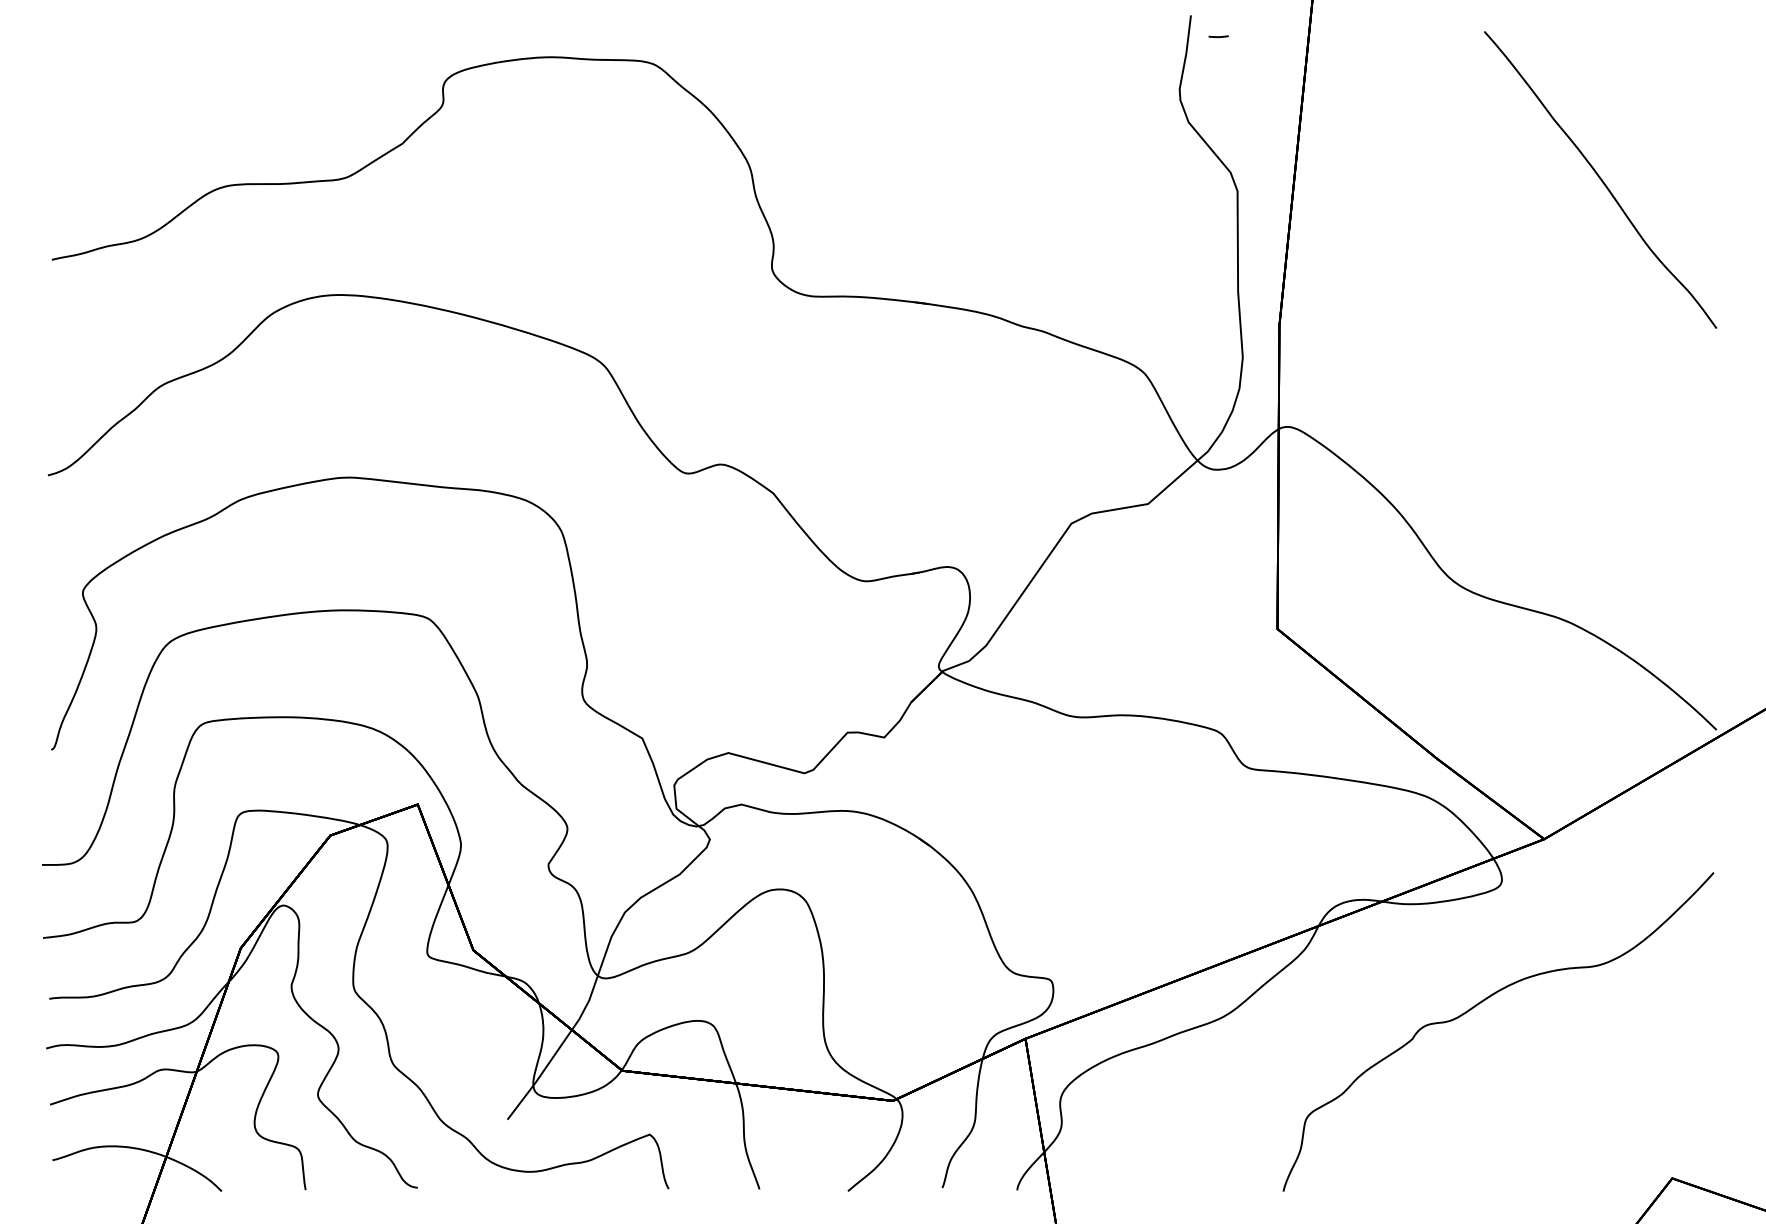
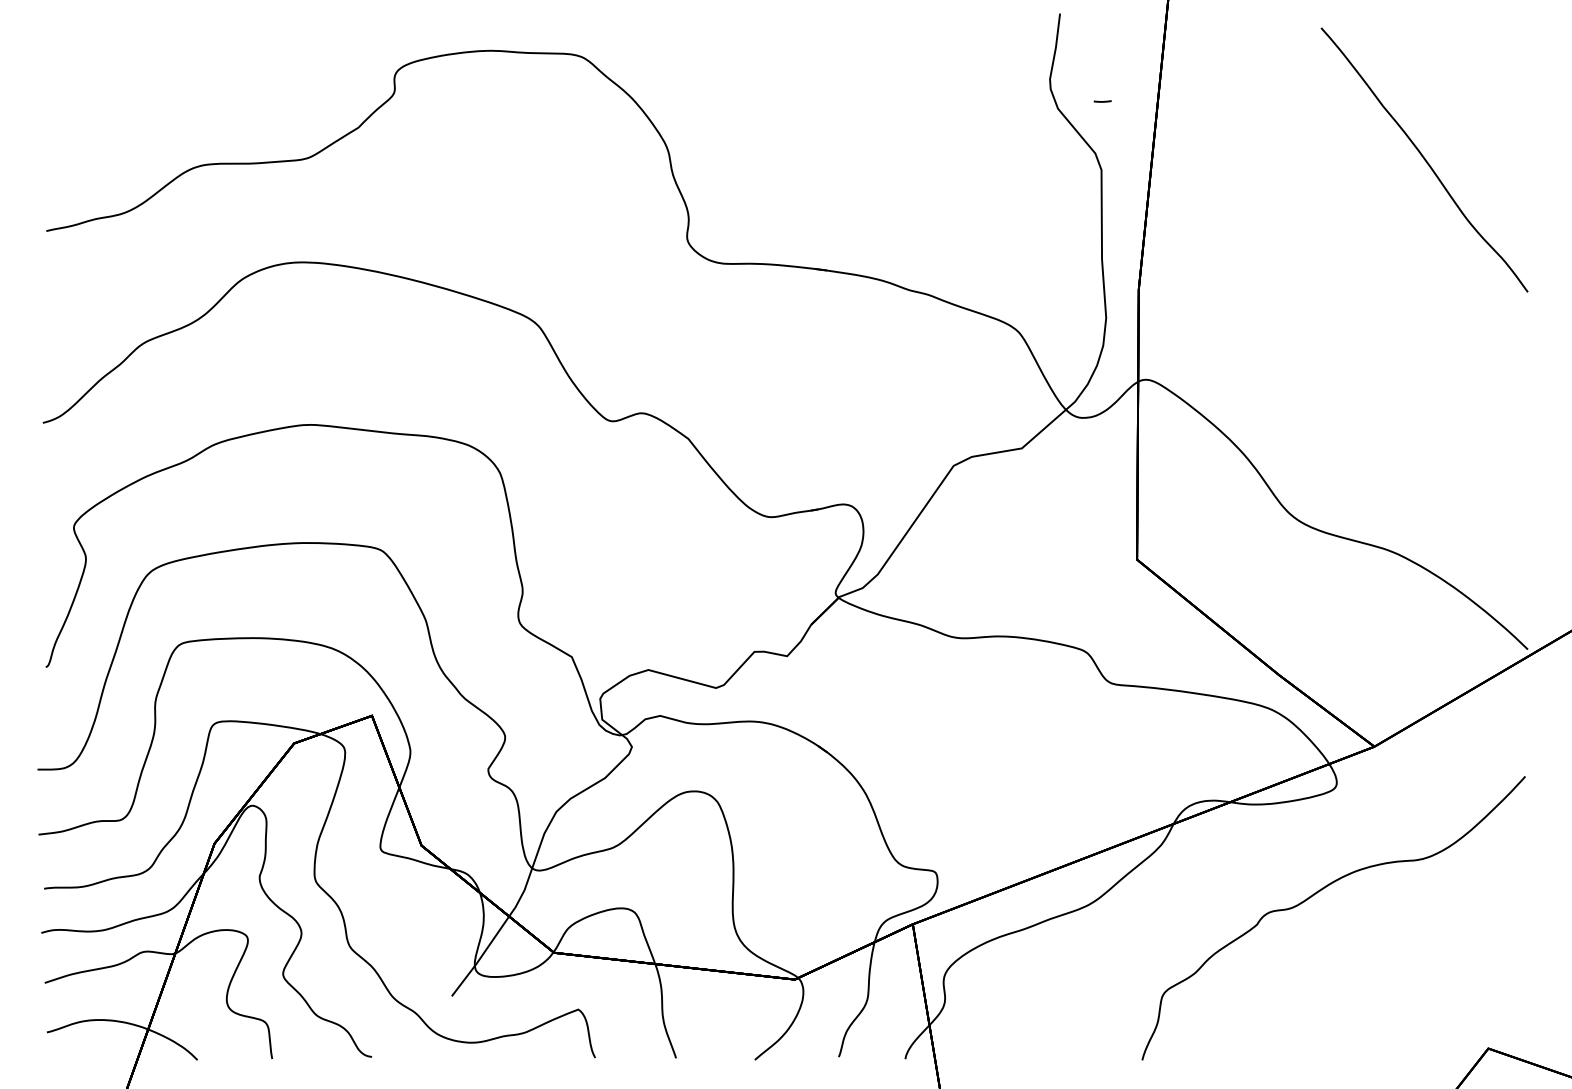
line: (1218, 36) -> (1102, 101), moved

